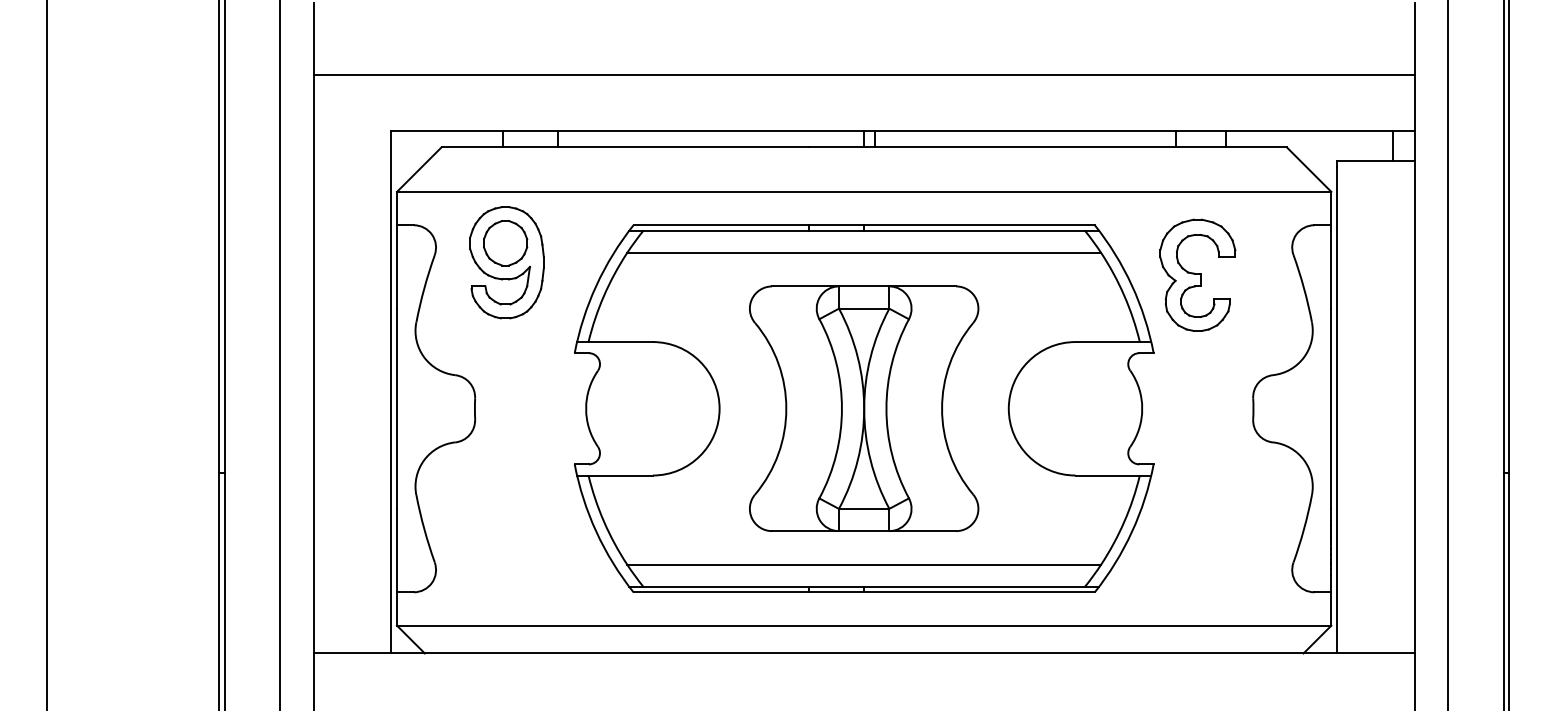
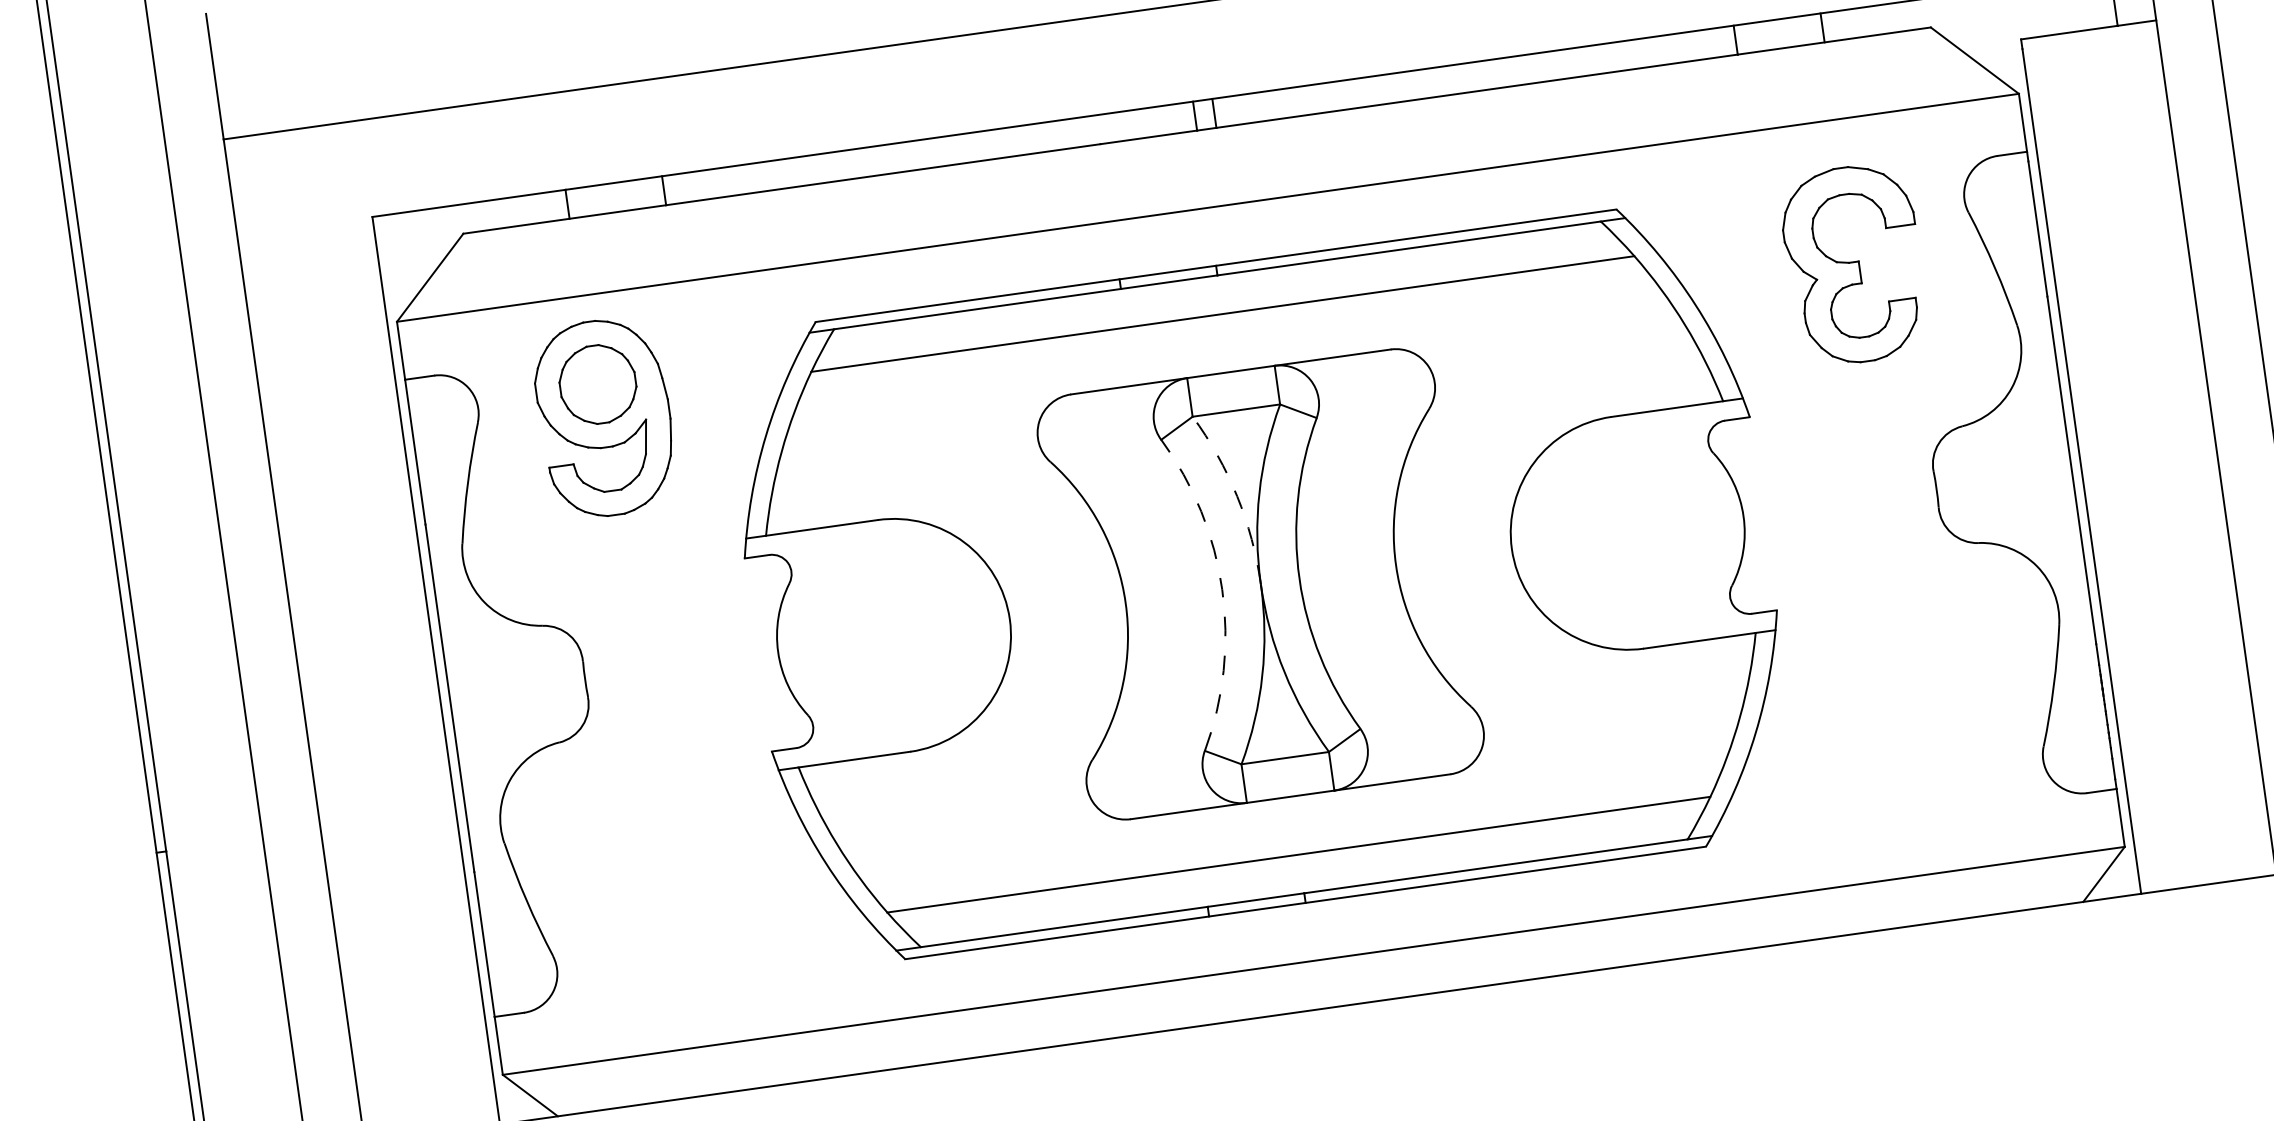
part: (1197, 274) -> (1853, 263), moved
arc: (857, 357) -> (1236, 496), solid -> dashed
arc: (841, 408) -> (1221, 589), solid -> dashed

